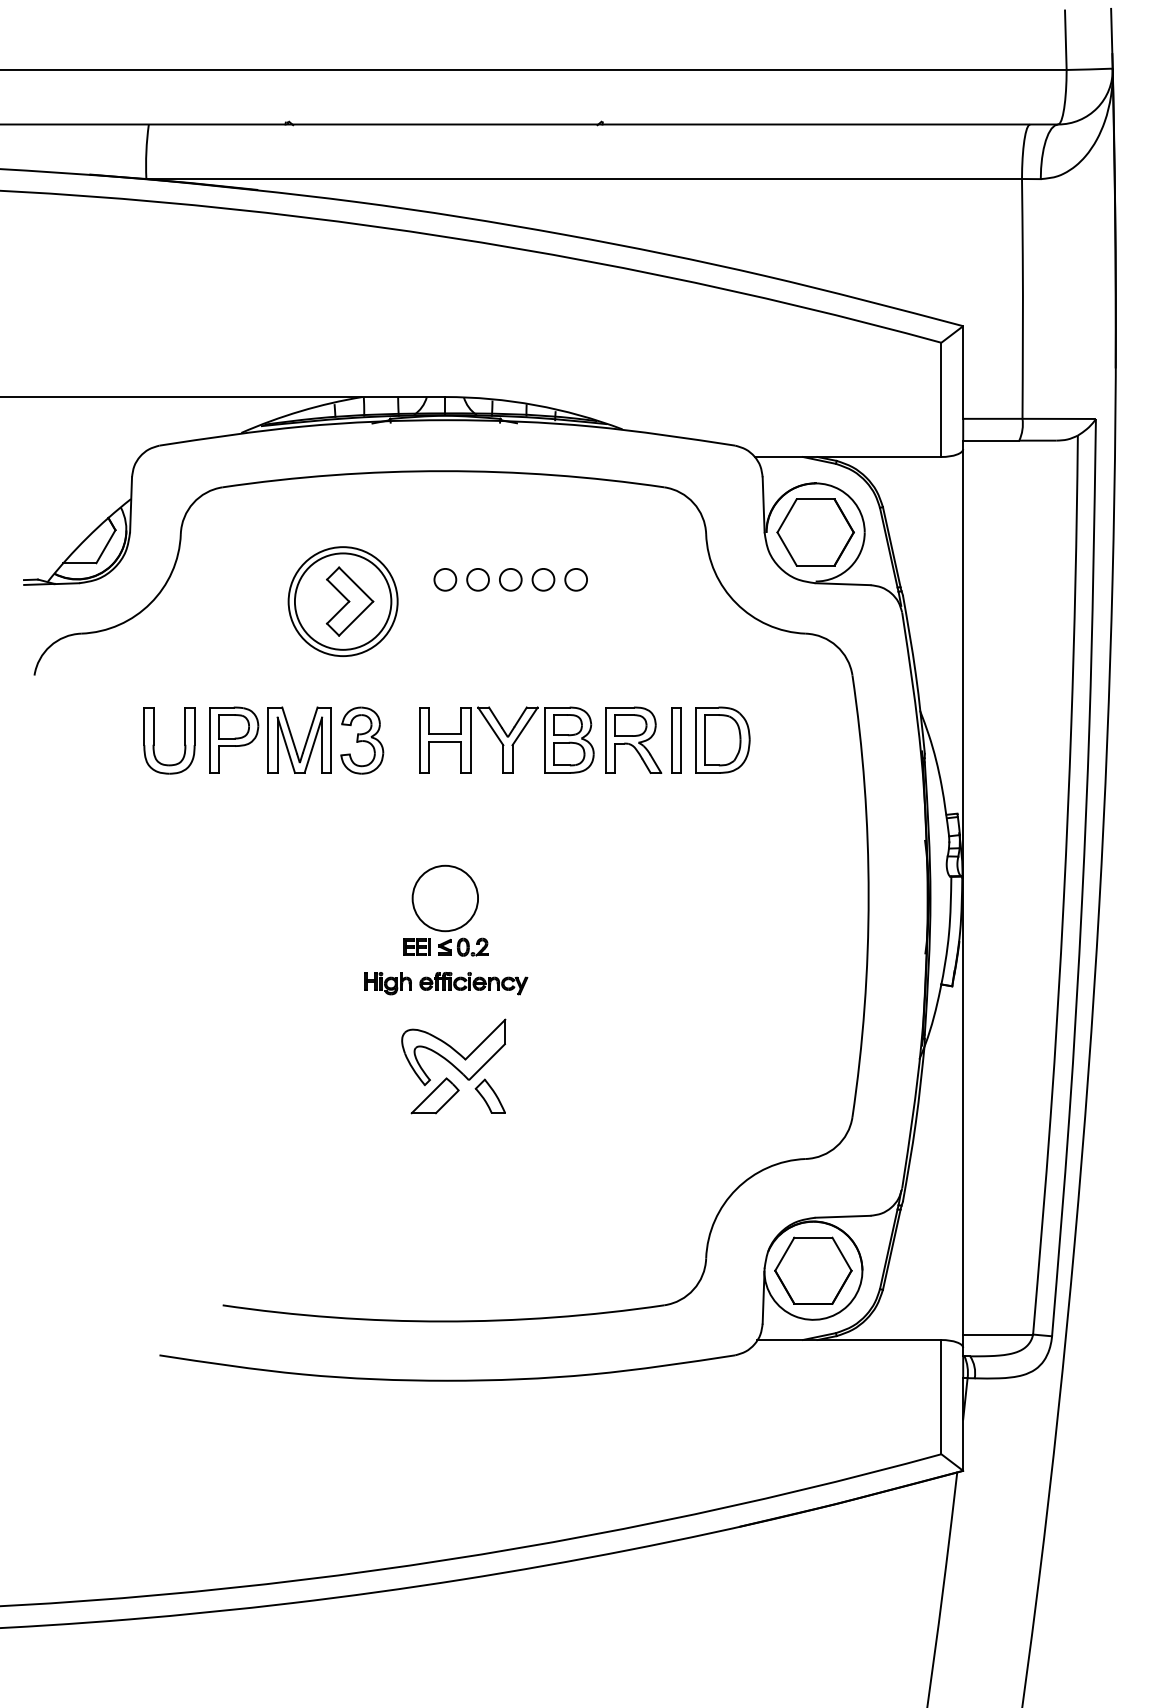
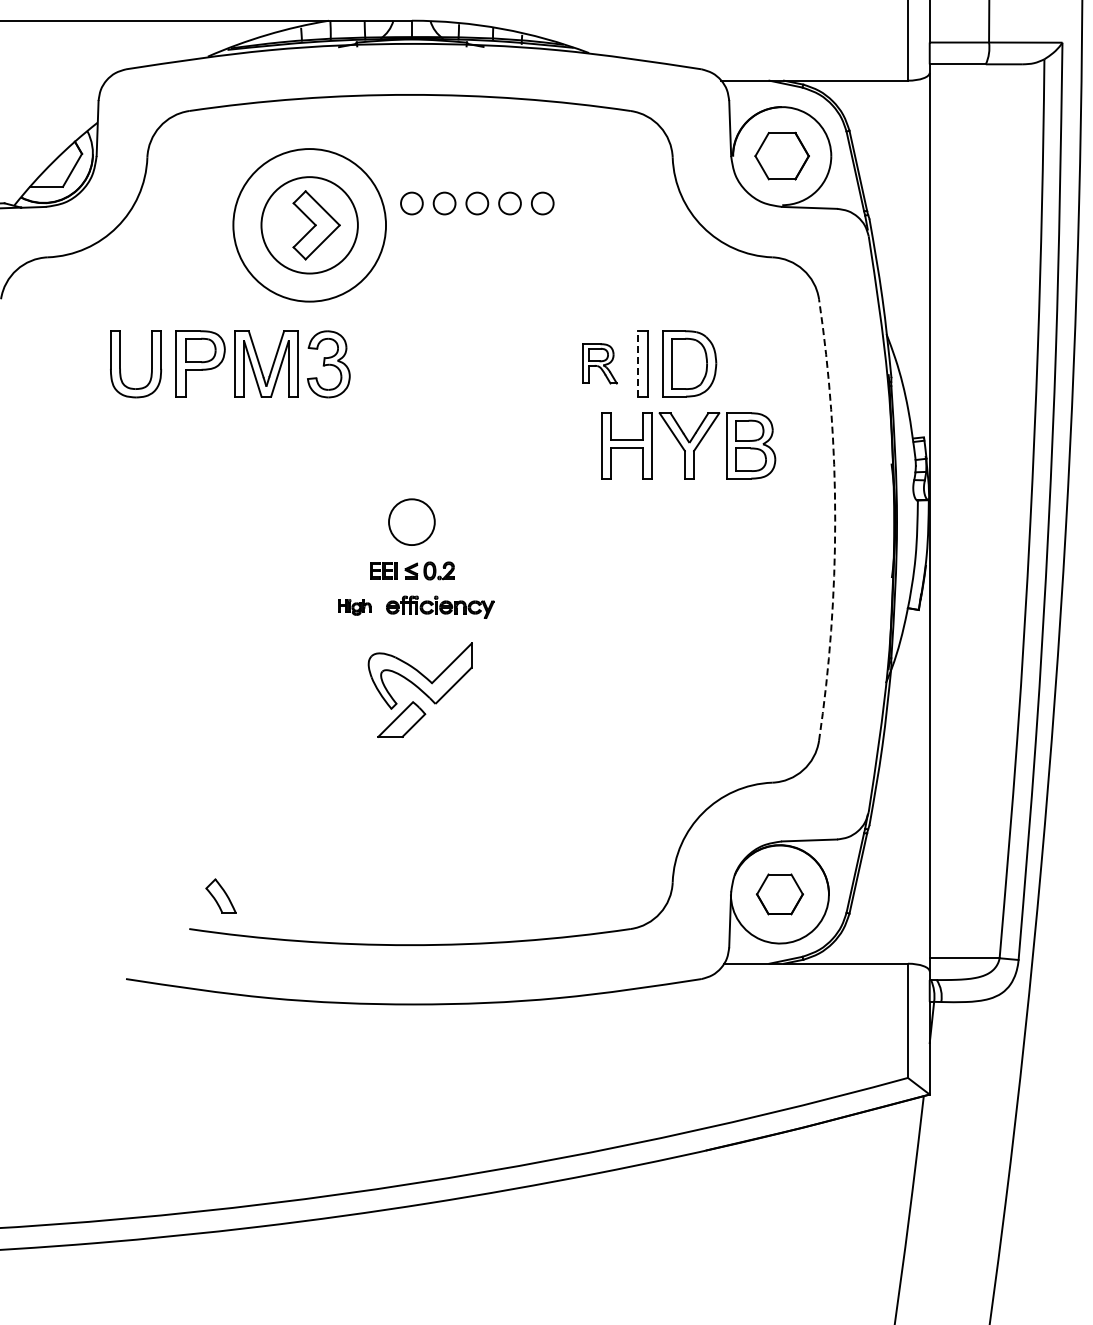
part: (815, 532) -> (782, 156), size x0.7
circle: (342, 601) -> (309, 225), size x1.4
part: (506, 739) -> (688, 445), moved
part: (633, 739) -> (600, 363), size x0.6
line: (671, 740) -> (638, 364), solid -> dashed
arc: (868, 896) -> (835, 520), solid -> dashed
circle: (445, 898) -> (412, 522), size x0.7
part: (387, 983) -> (354, 607), size x0.7
part: (489, 1095) -> (220, 895), moved
part: (813, 1270) -> (780, 894), size x0.6

